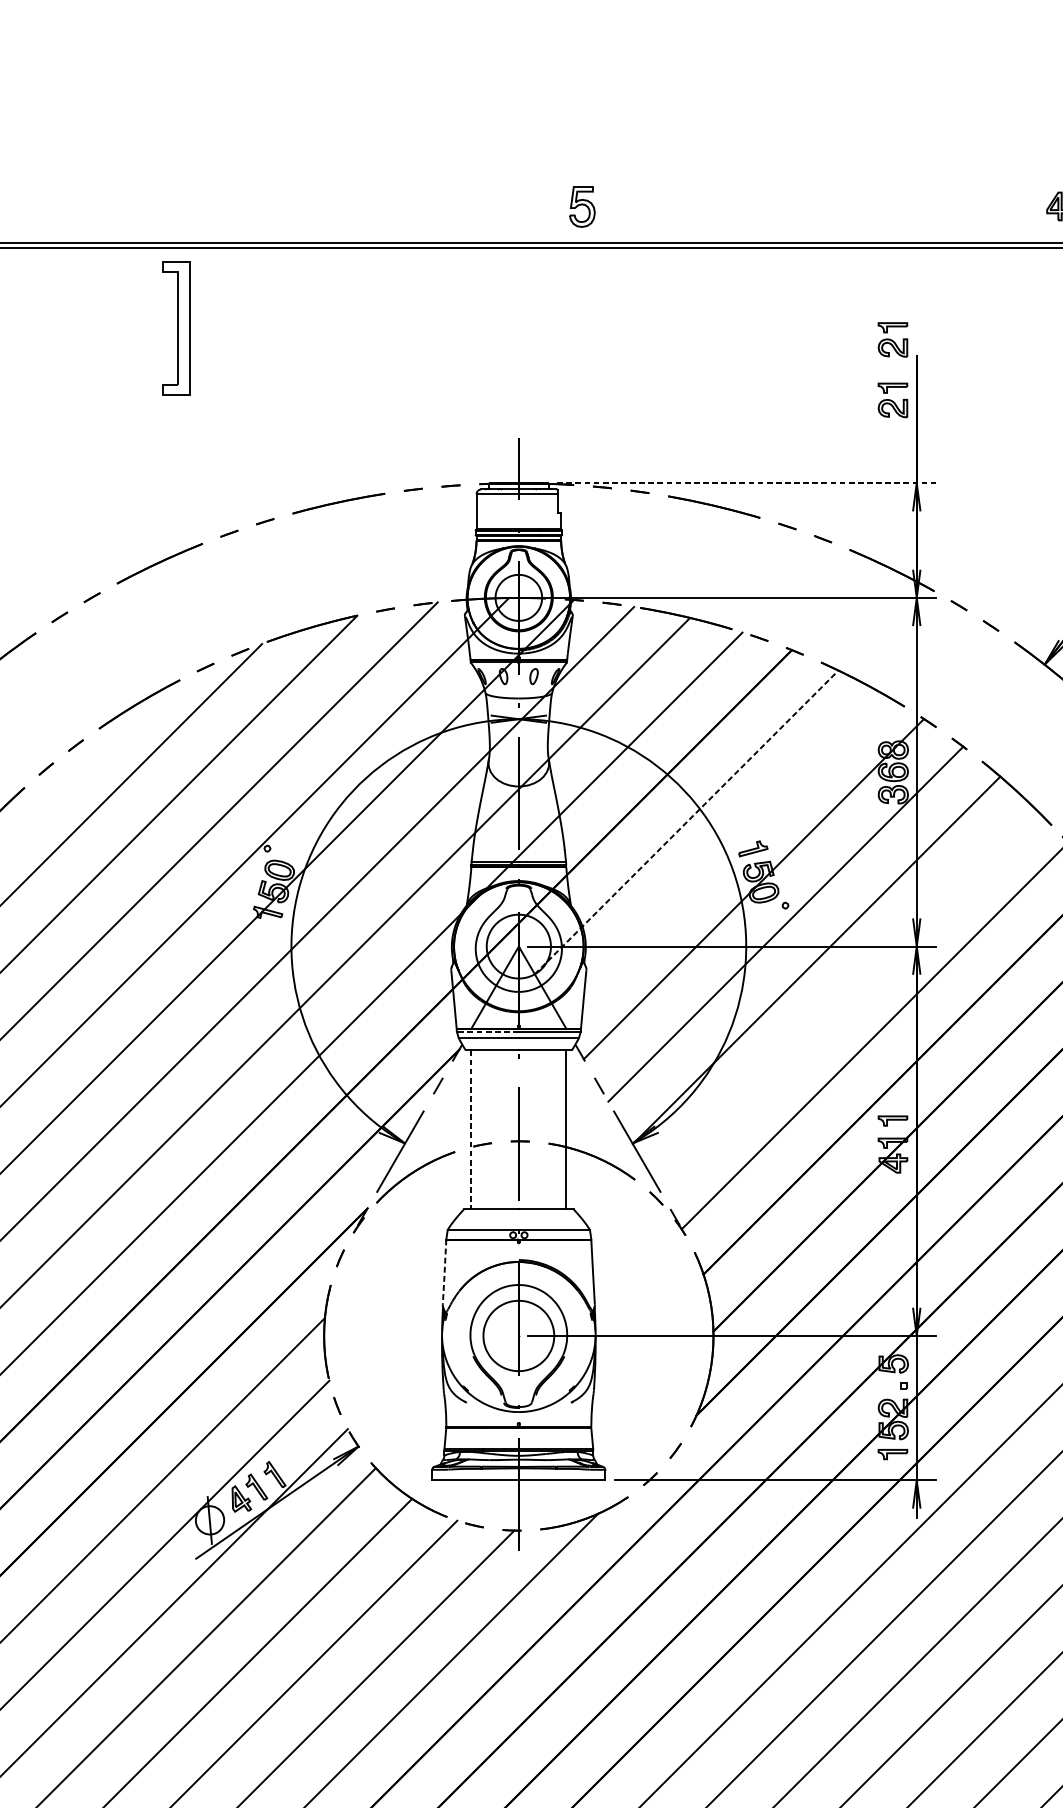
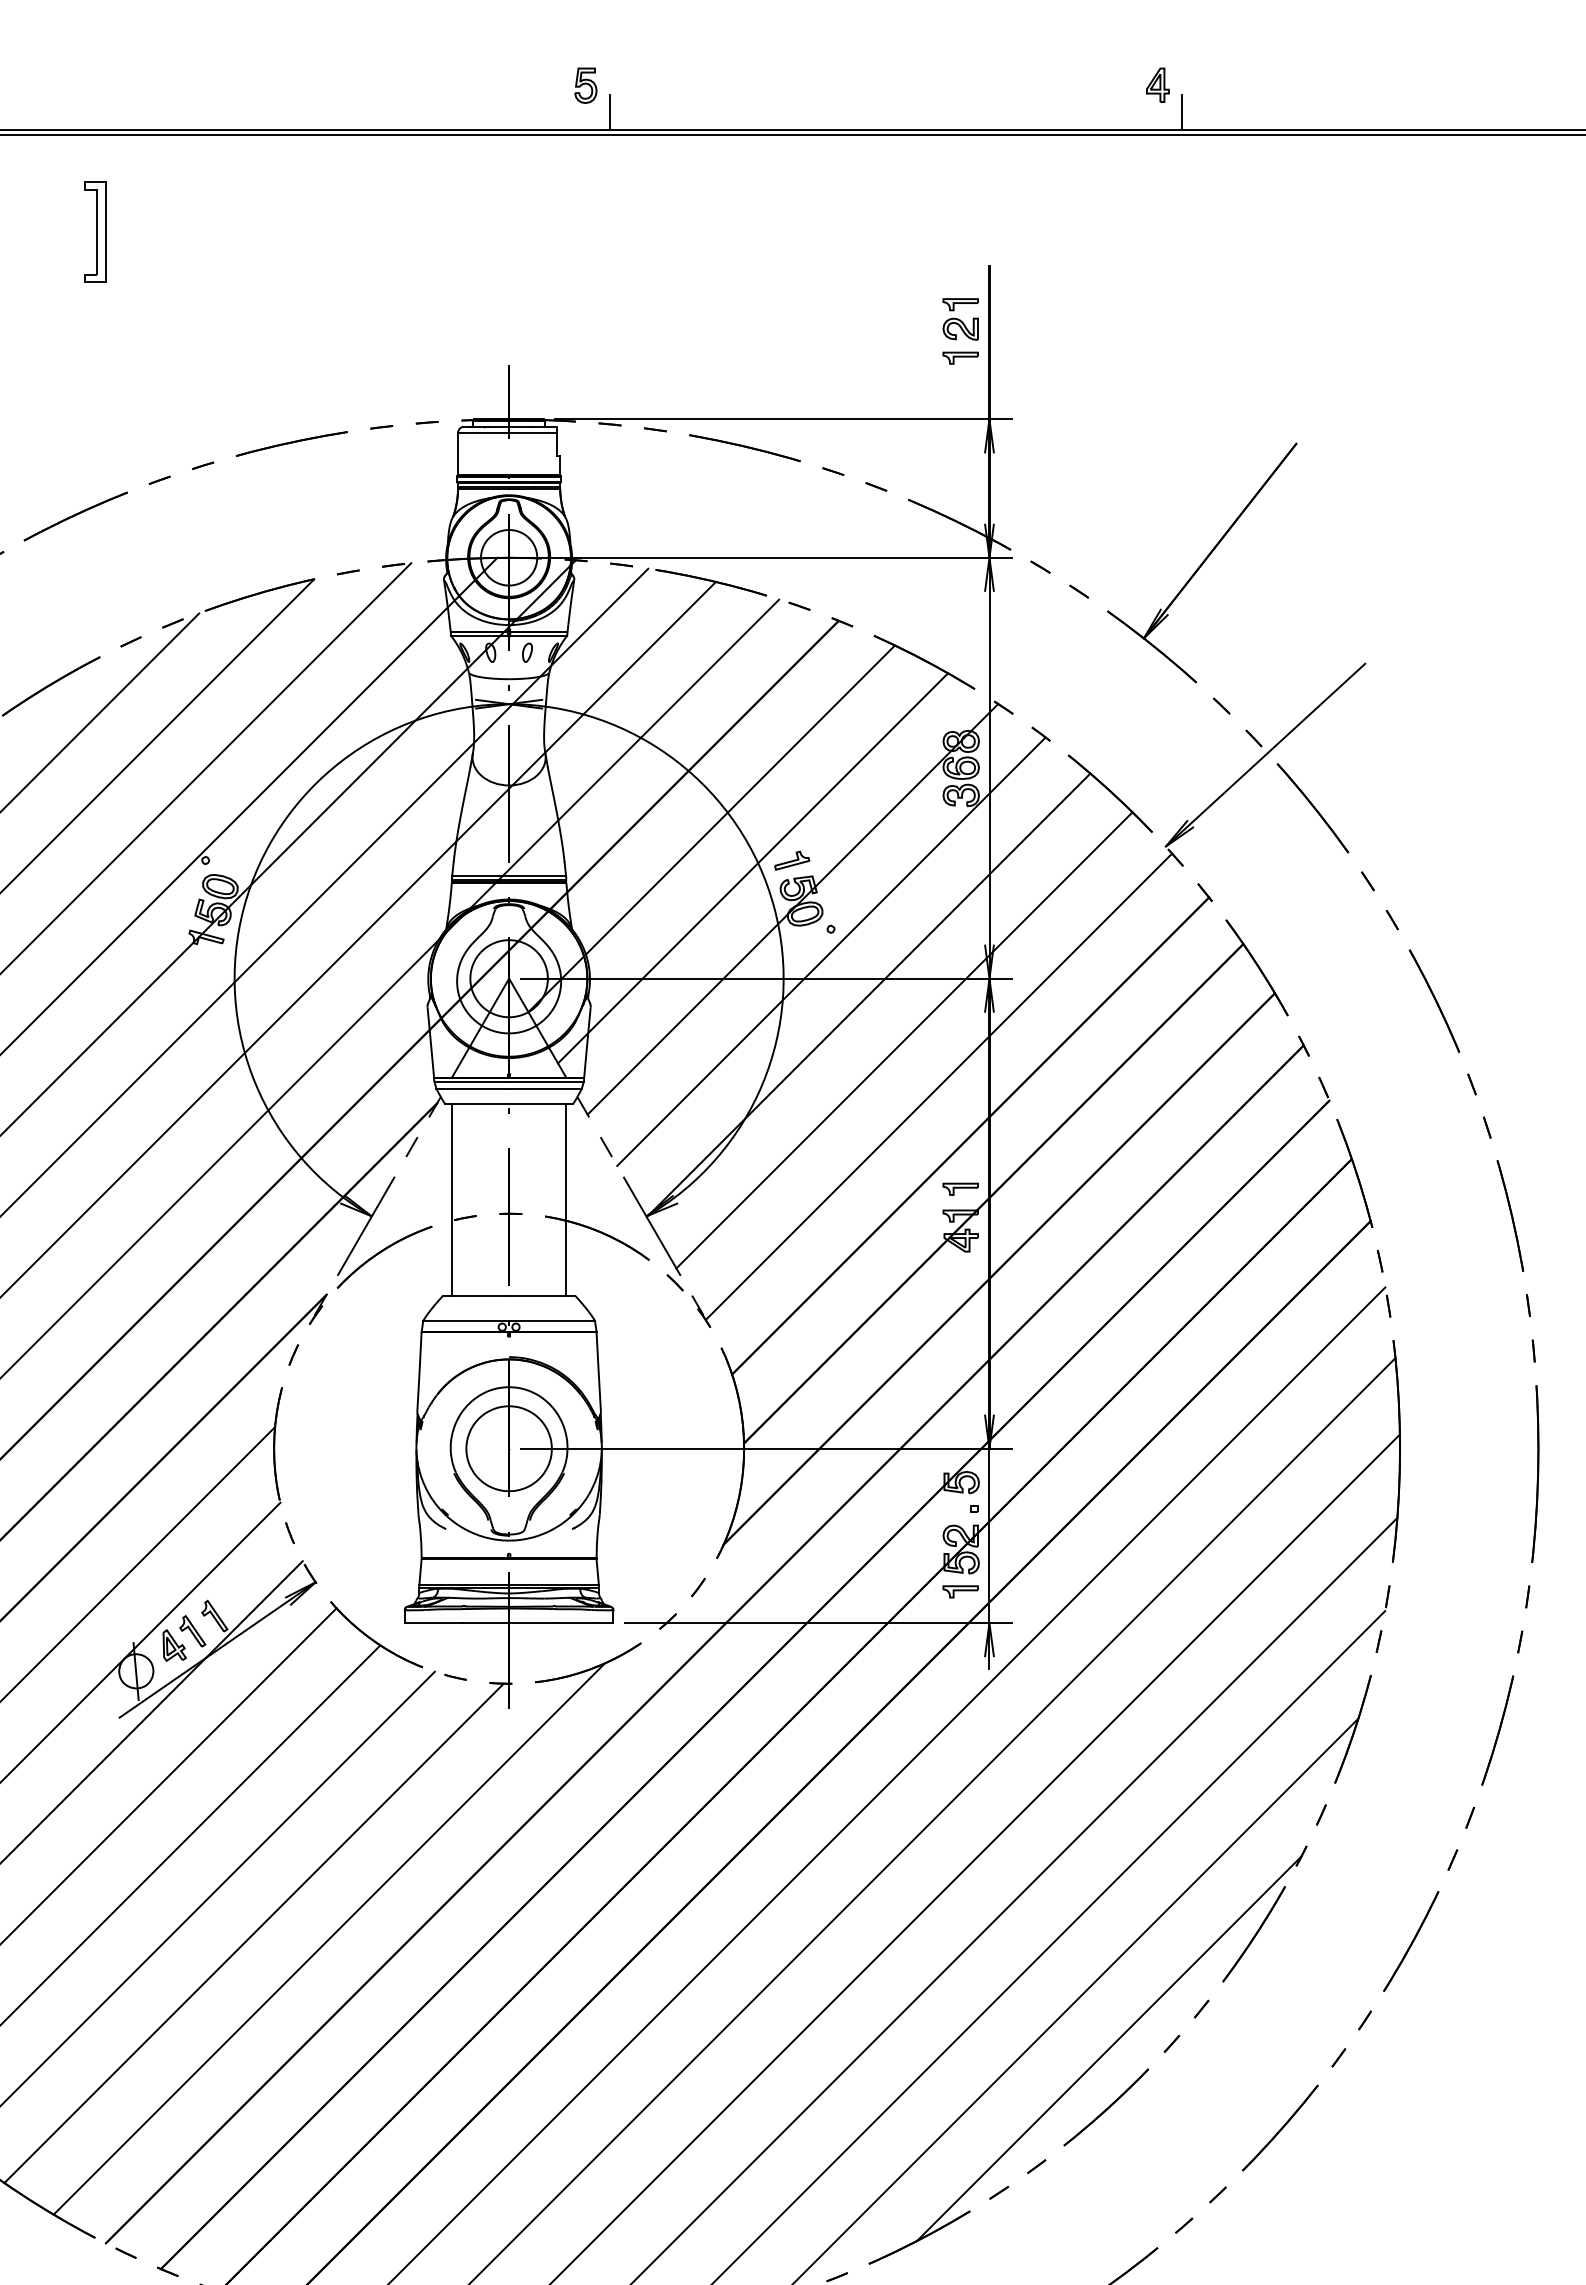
part: (582, 206) -> (585, 85), size x0.71
line: (601, 229) -> (609, 112), added
part: (176, 327) -> (95, 231), size x0.62
part: (892, 340) -> (960, 246), removed
part: (892, 431) -> (960, 357), added
line: (746, 483) -> (784, 419), dashed -> solid
line: (687, 822) -> (712, 828), dashed -> solid
line: (721, 855) -> (753, 868), added
line: (846, 997) -> (904, 1040), added
line: (487, 1032) -> (471, 1082), dashed -> solid
line: (471, 1129) -> (451, 1199), dashed -> solid
line: (444, 1272) -> (419, 1372), dashed -> solid

